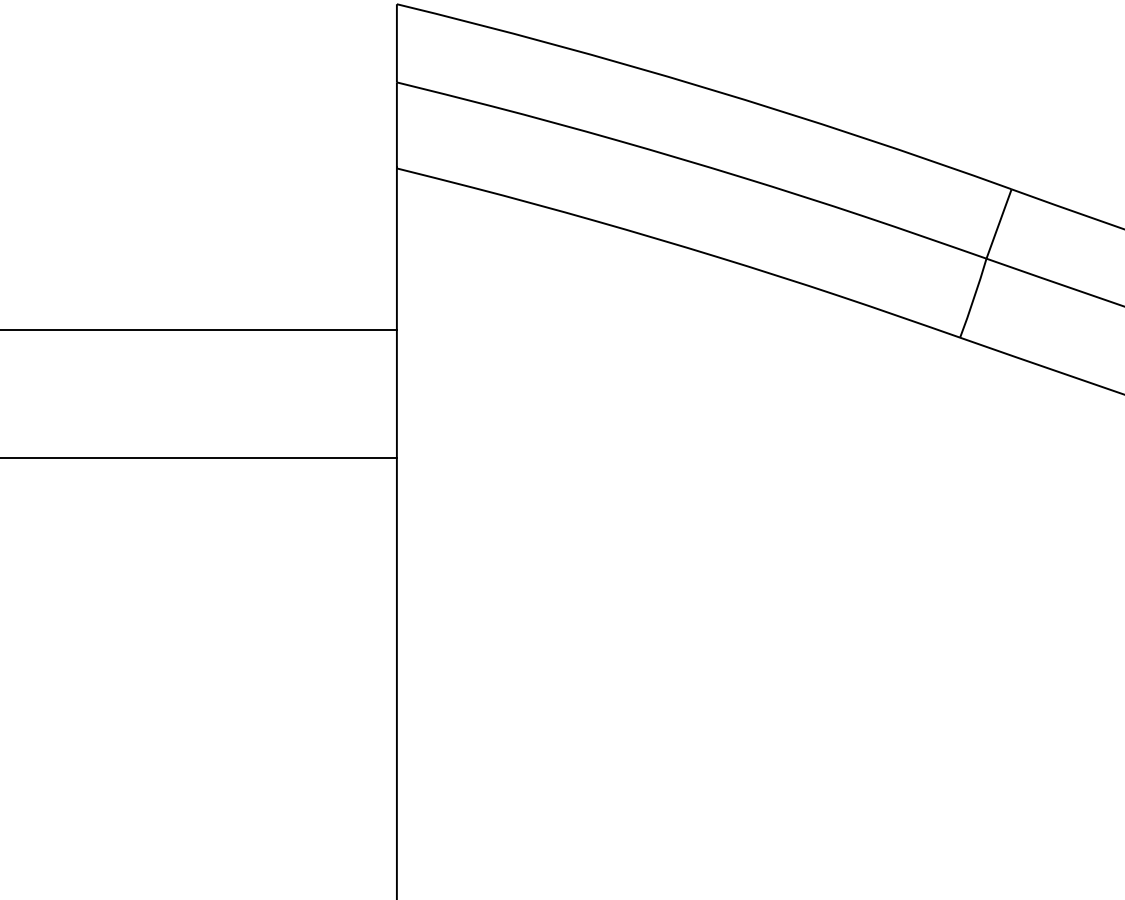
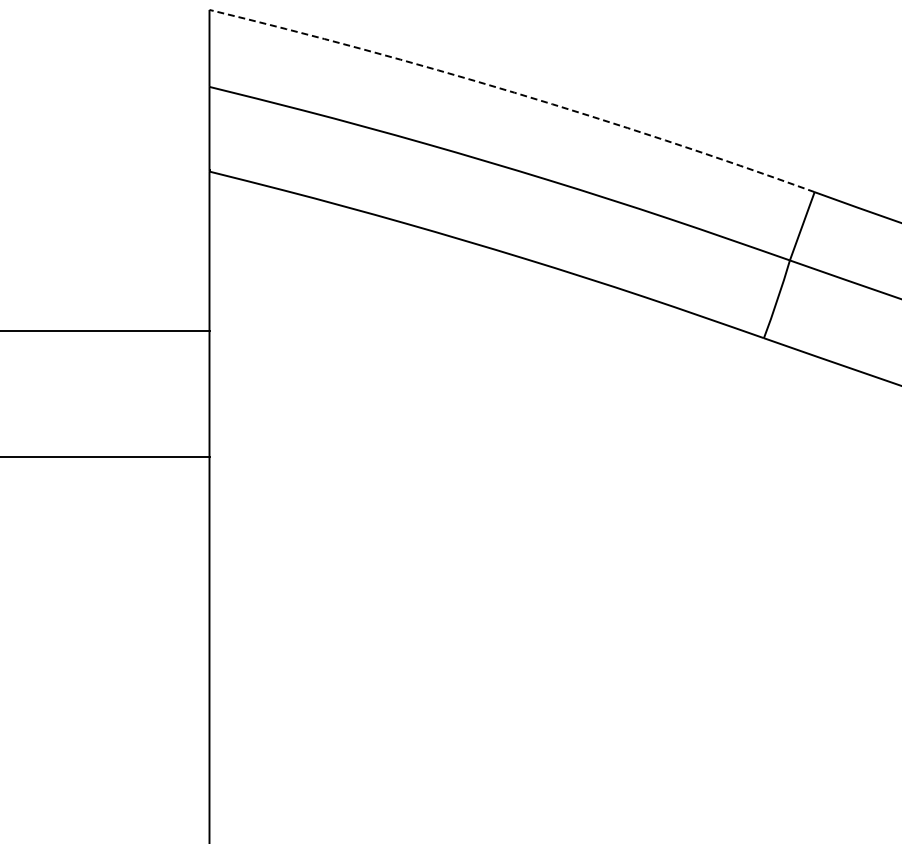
arc: (706, 88) -> (514, 92), solid -> dashed

